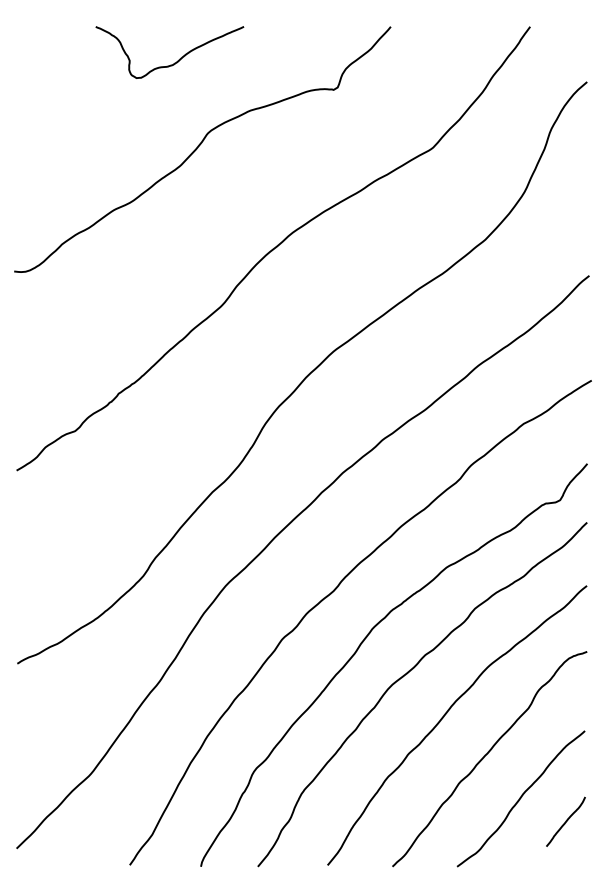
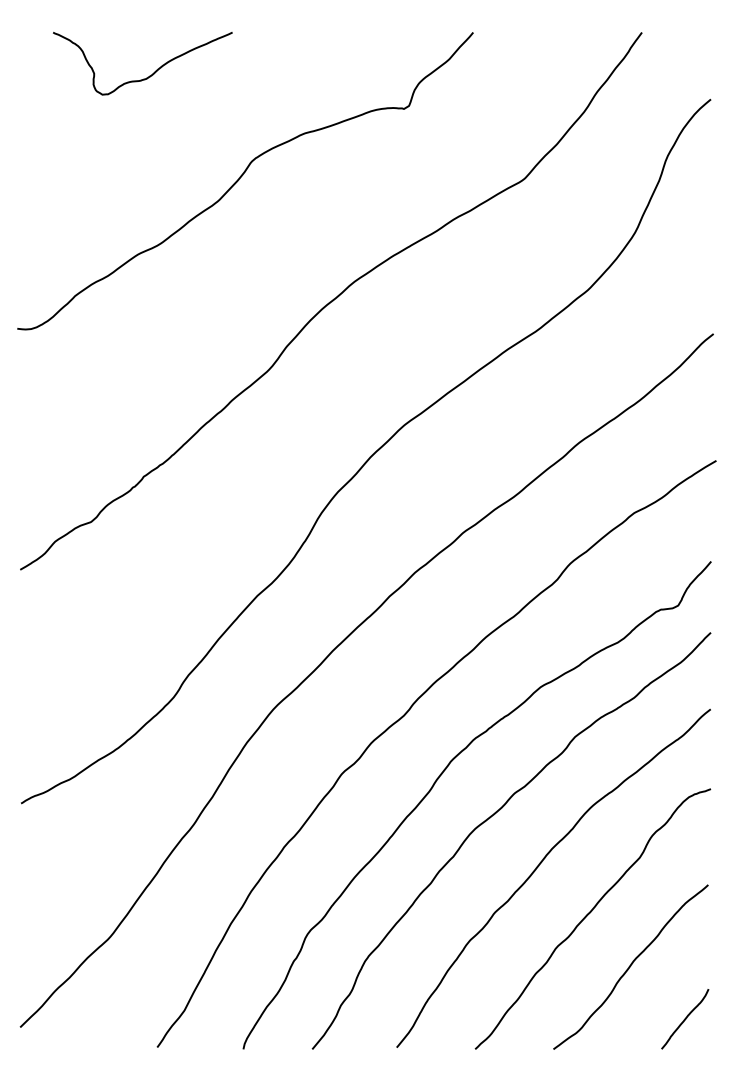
curve: (174, 62) -> (148, 75), moved
curve: (565, 821) -> (684, 1018), moved

